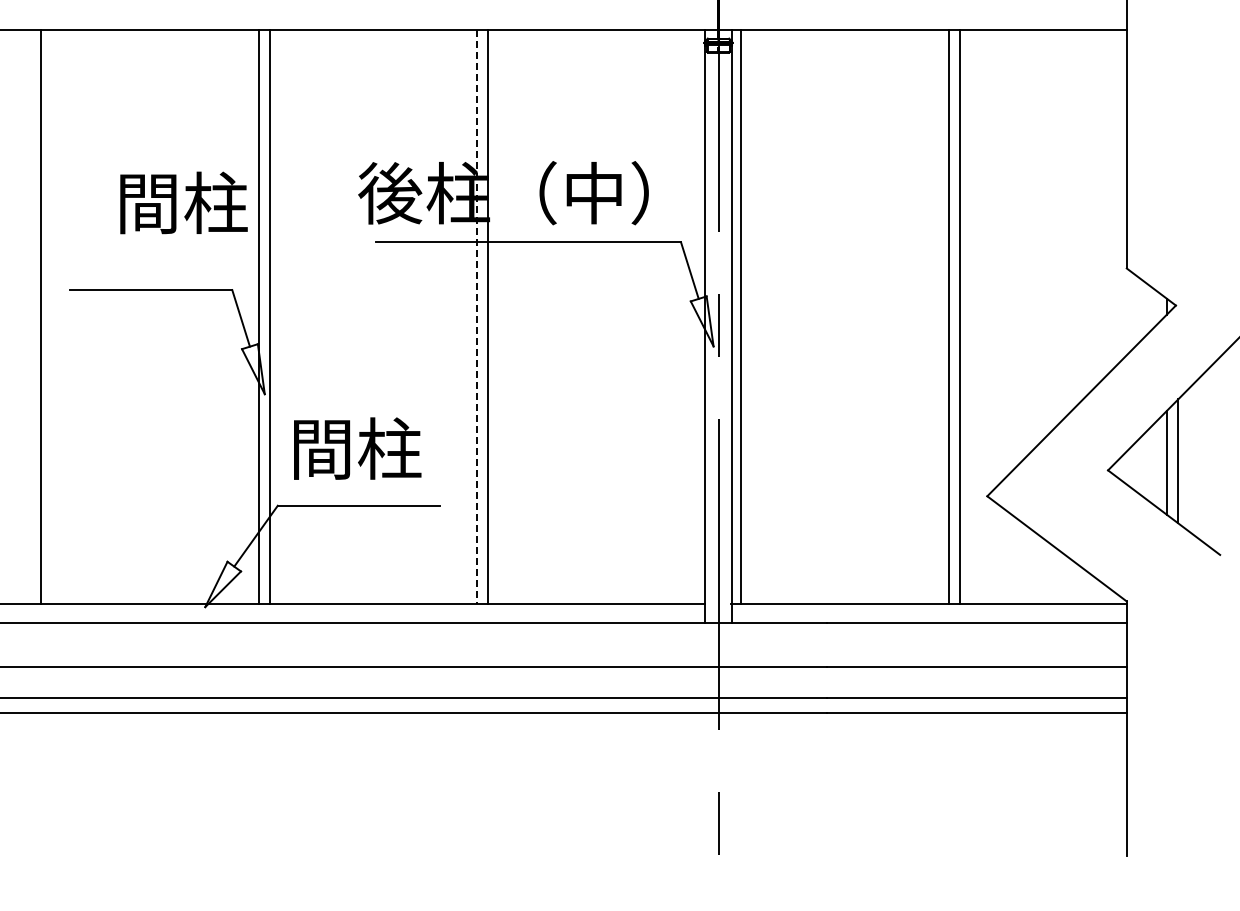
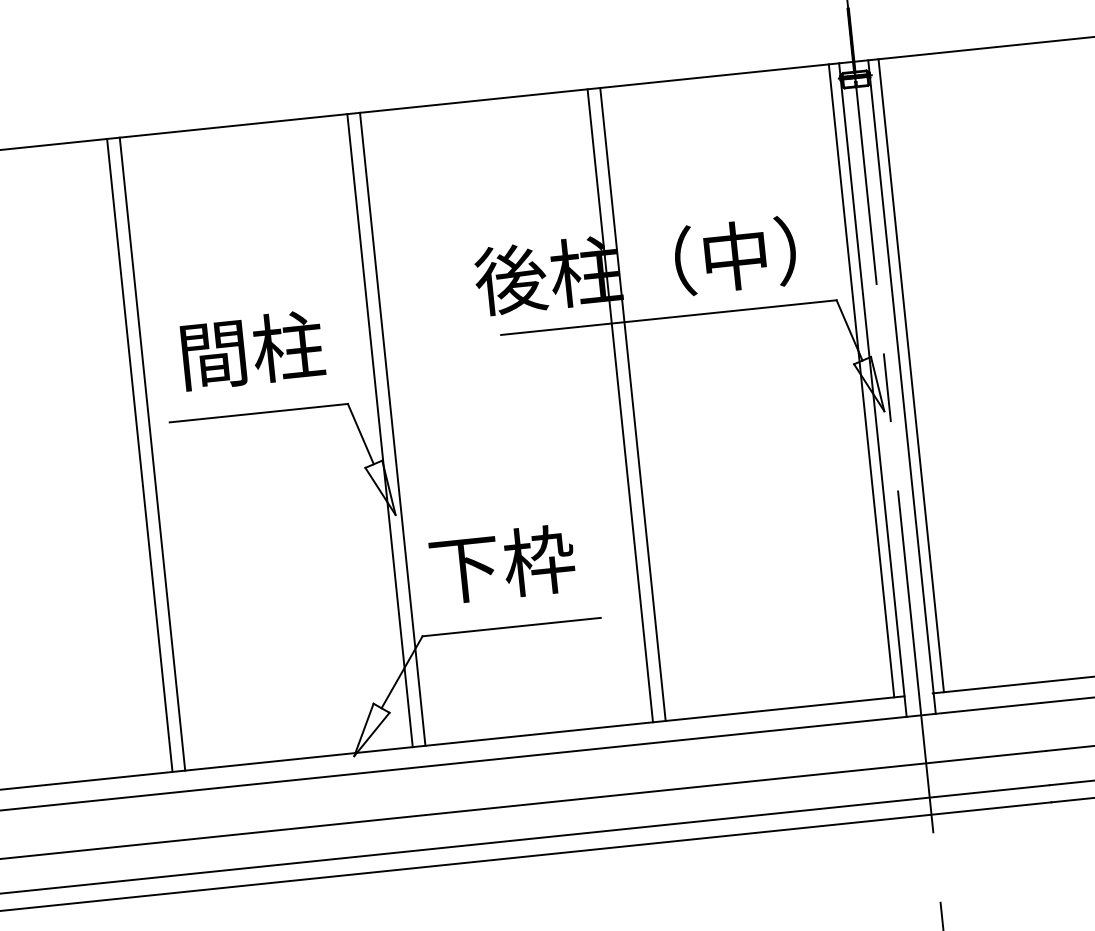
text: (183, 202) -> (252, 349), moved
line: (52, 316) -> (152, 453), added
line: (695, 316) -> (860, 380), added
line: (476, 317) -> (619, 406), dashed -> solid
text: (356, 448) -> (502, 564), 間柱 -> 下枠

